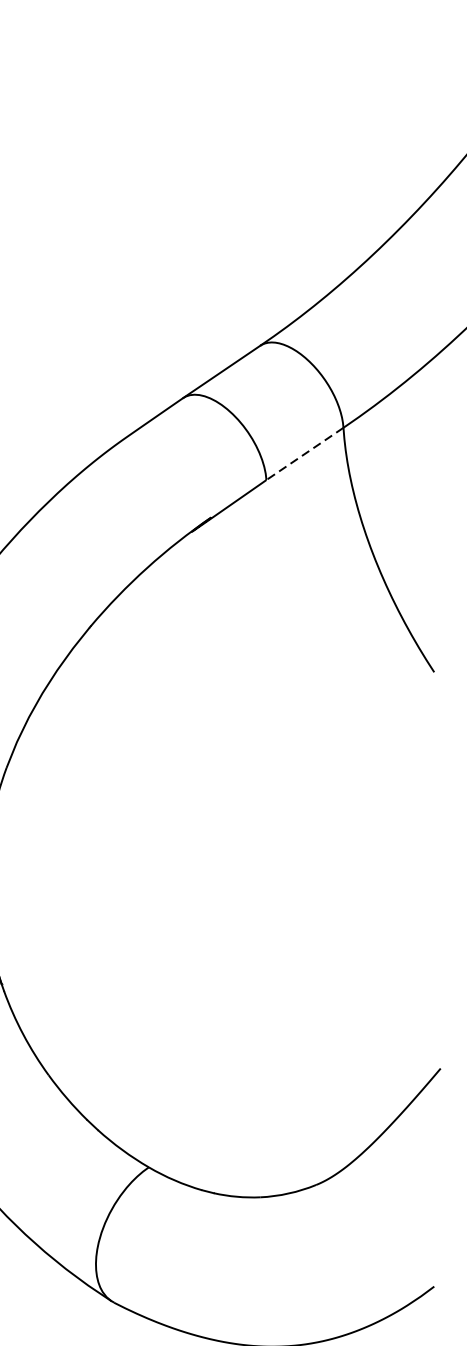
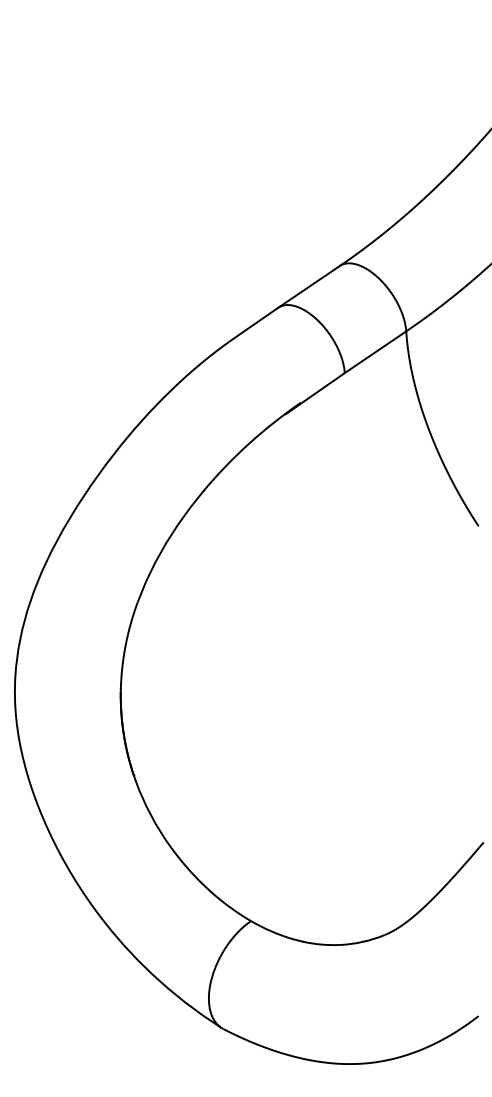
line: (304, 454) -> (375, 352), dashed -> solid

